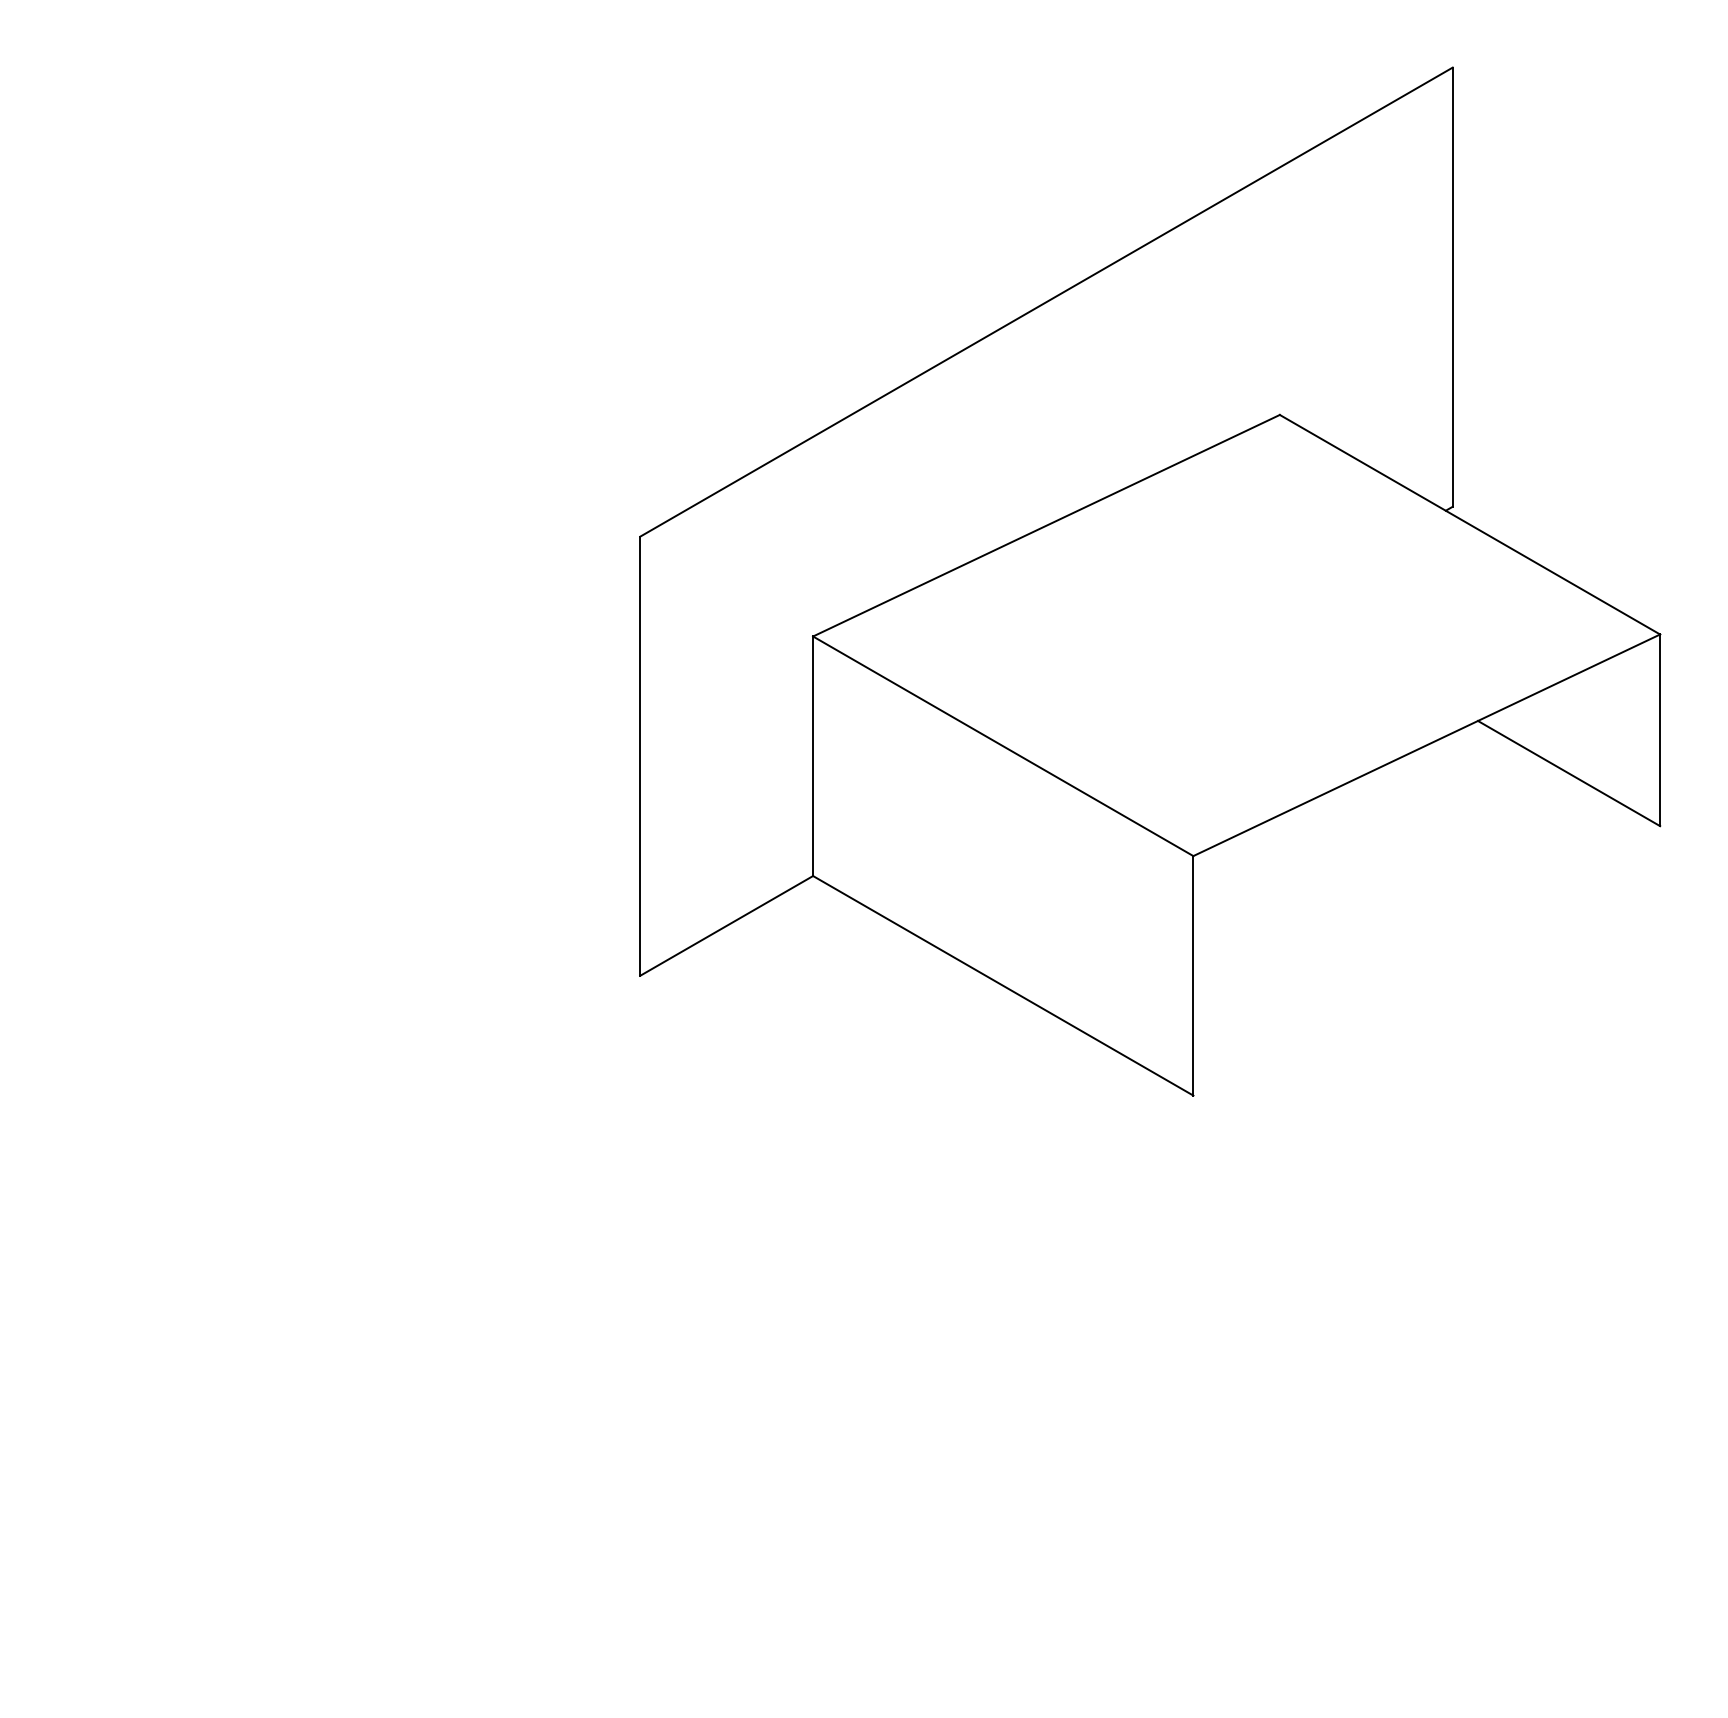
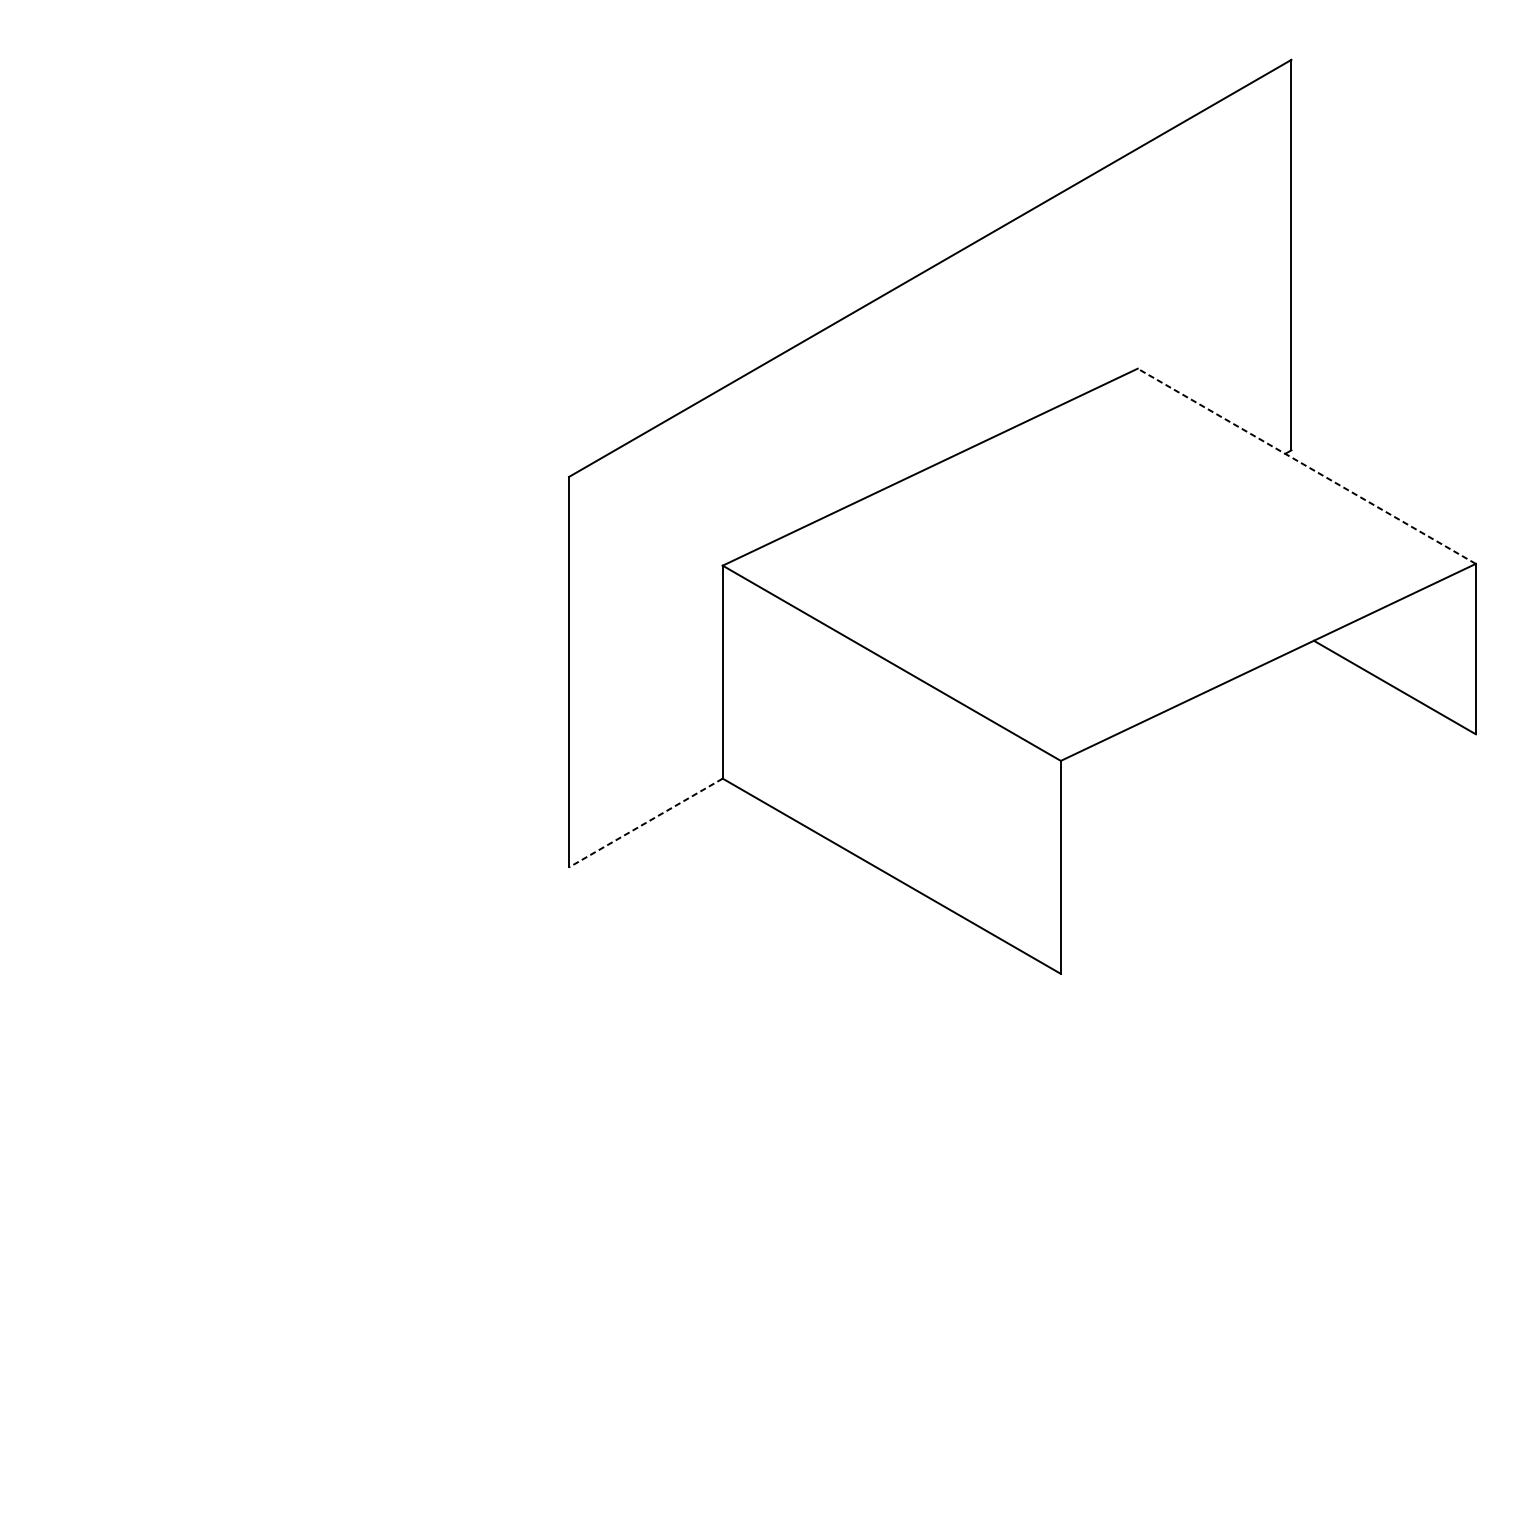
line: (1470, 524) -> (1307, 466), solid -> dashed
line: (726, 925) -> (645, 822), solid -> dashed

